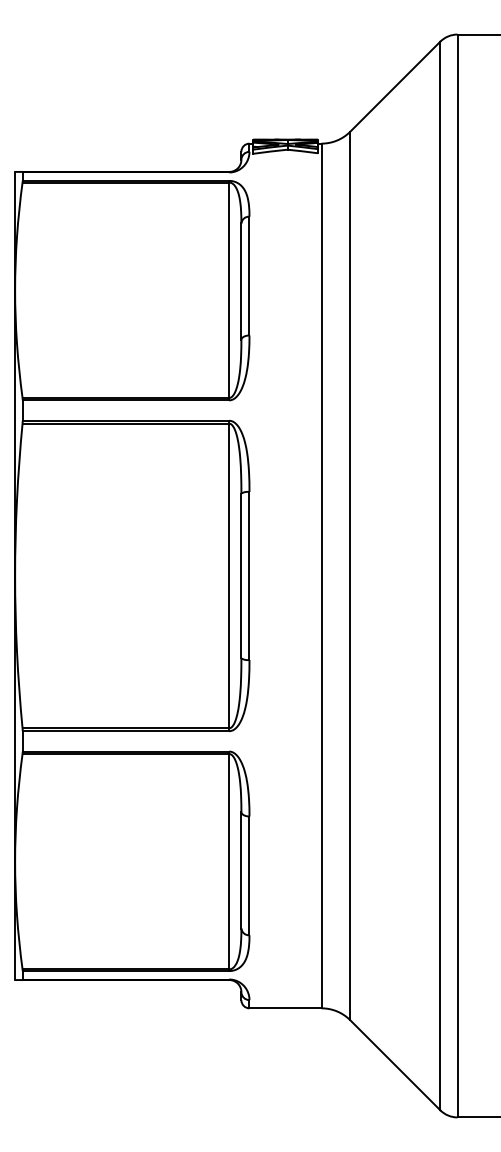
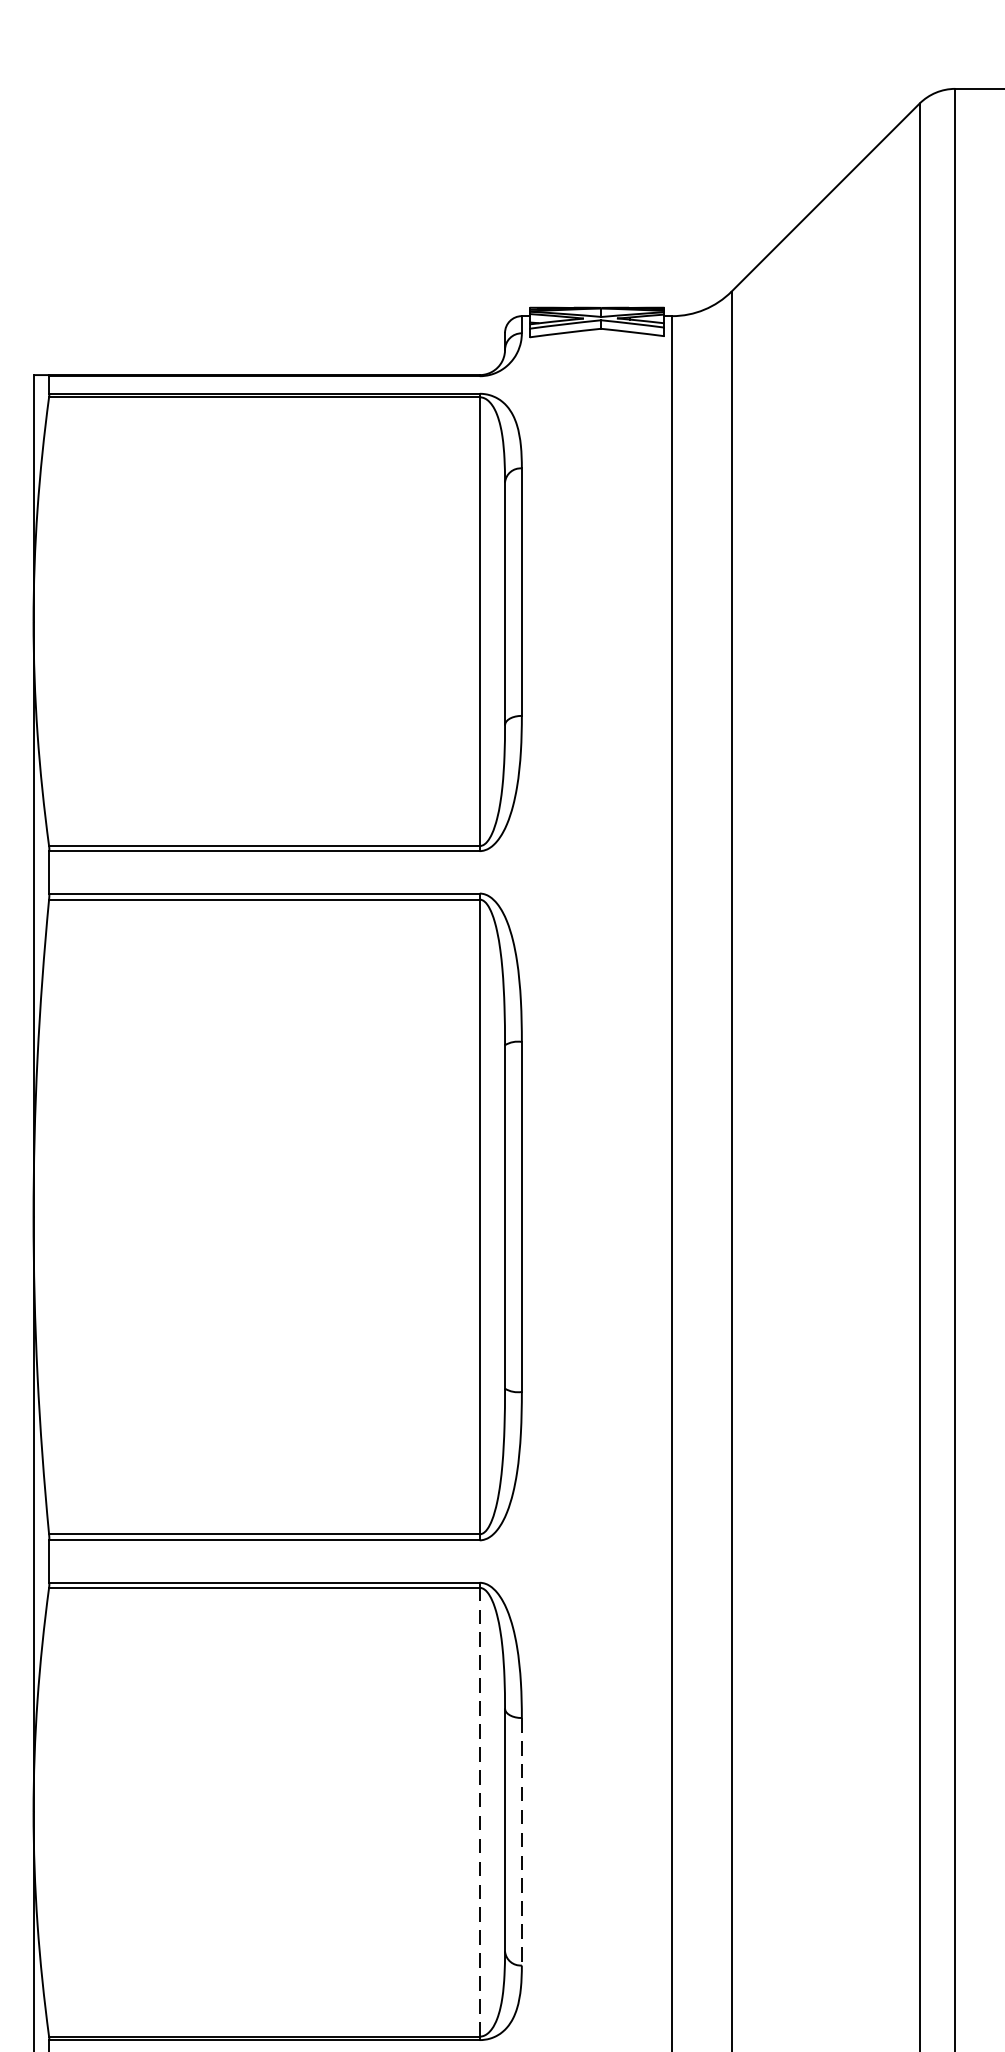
line: (229, 861) -> (480, 1811), solid -> dashed
line: (249, 876) -> (521, 1843), solid -> dashed

